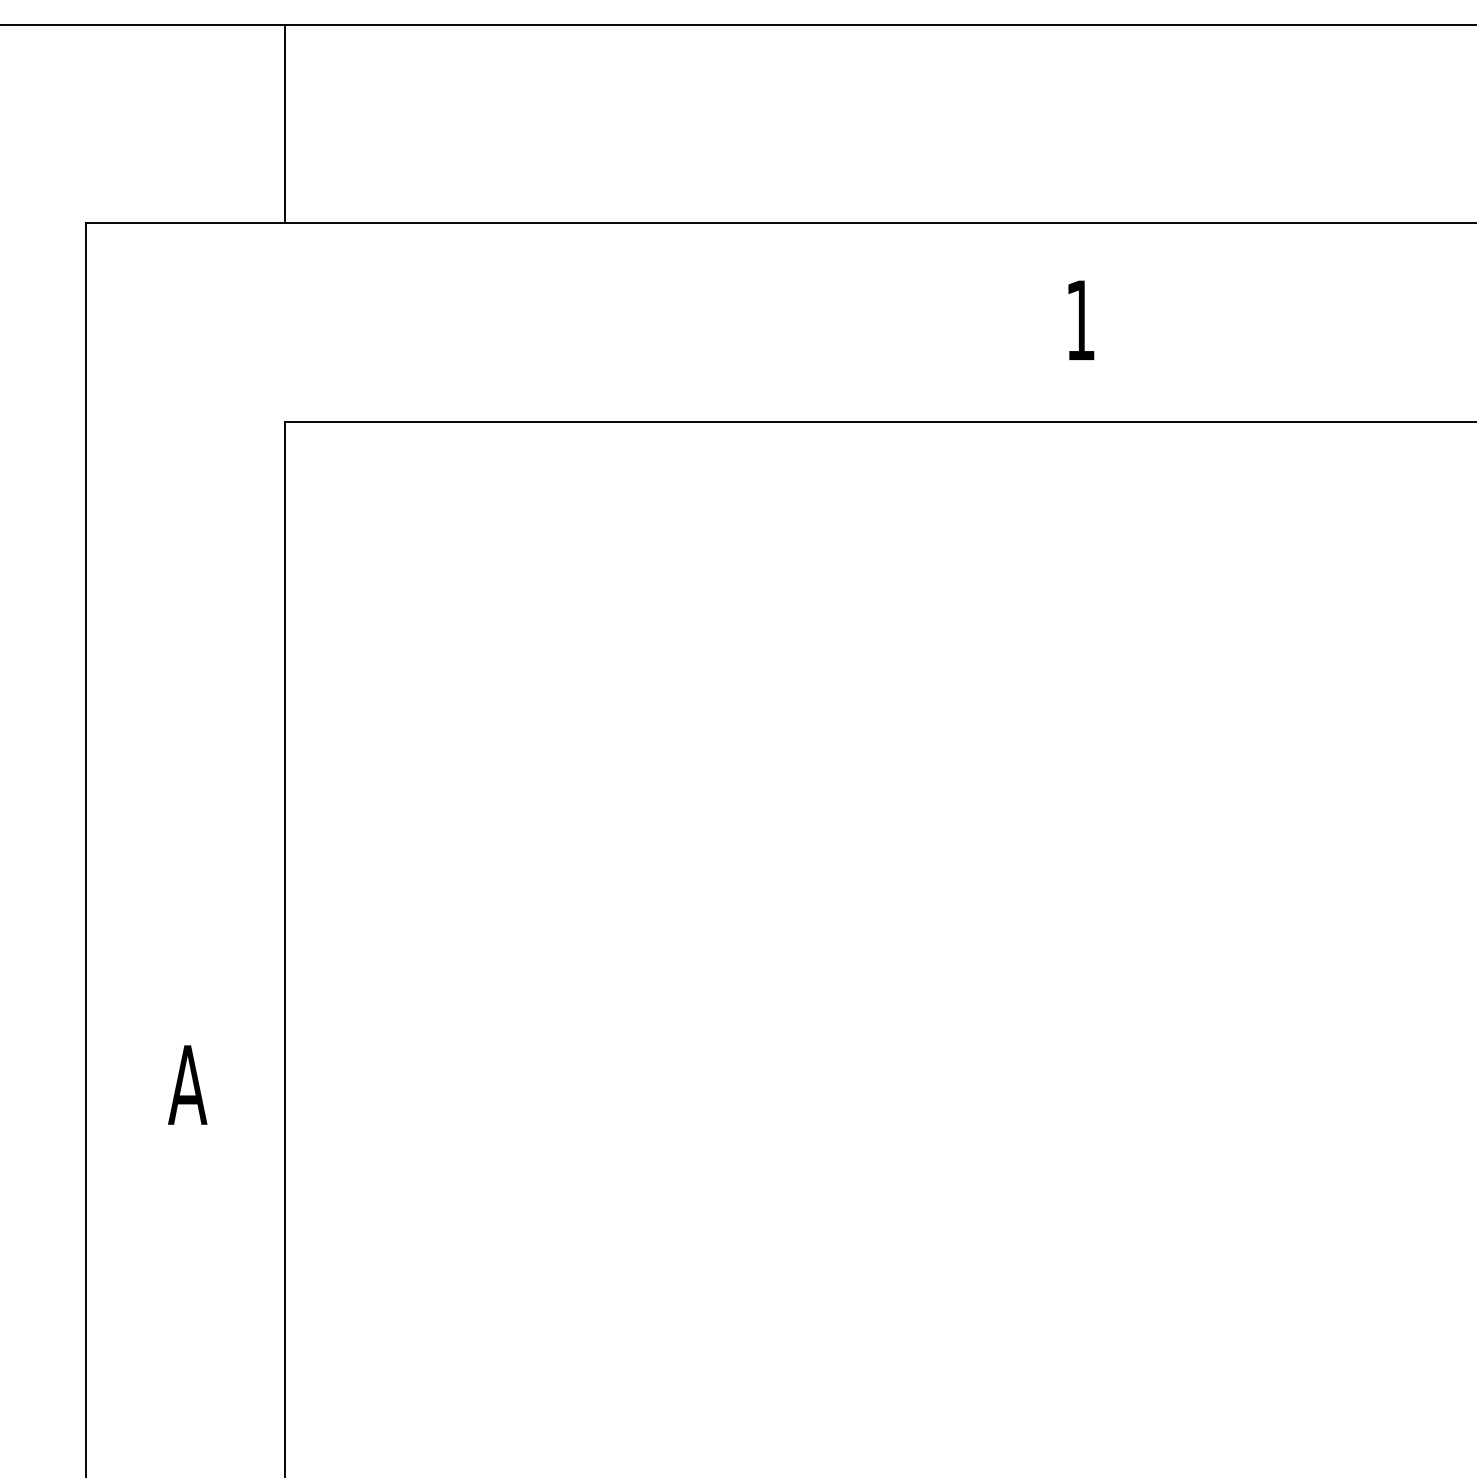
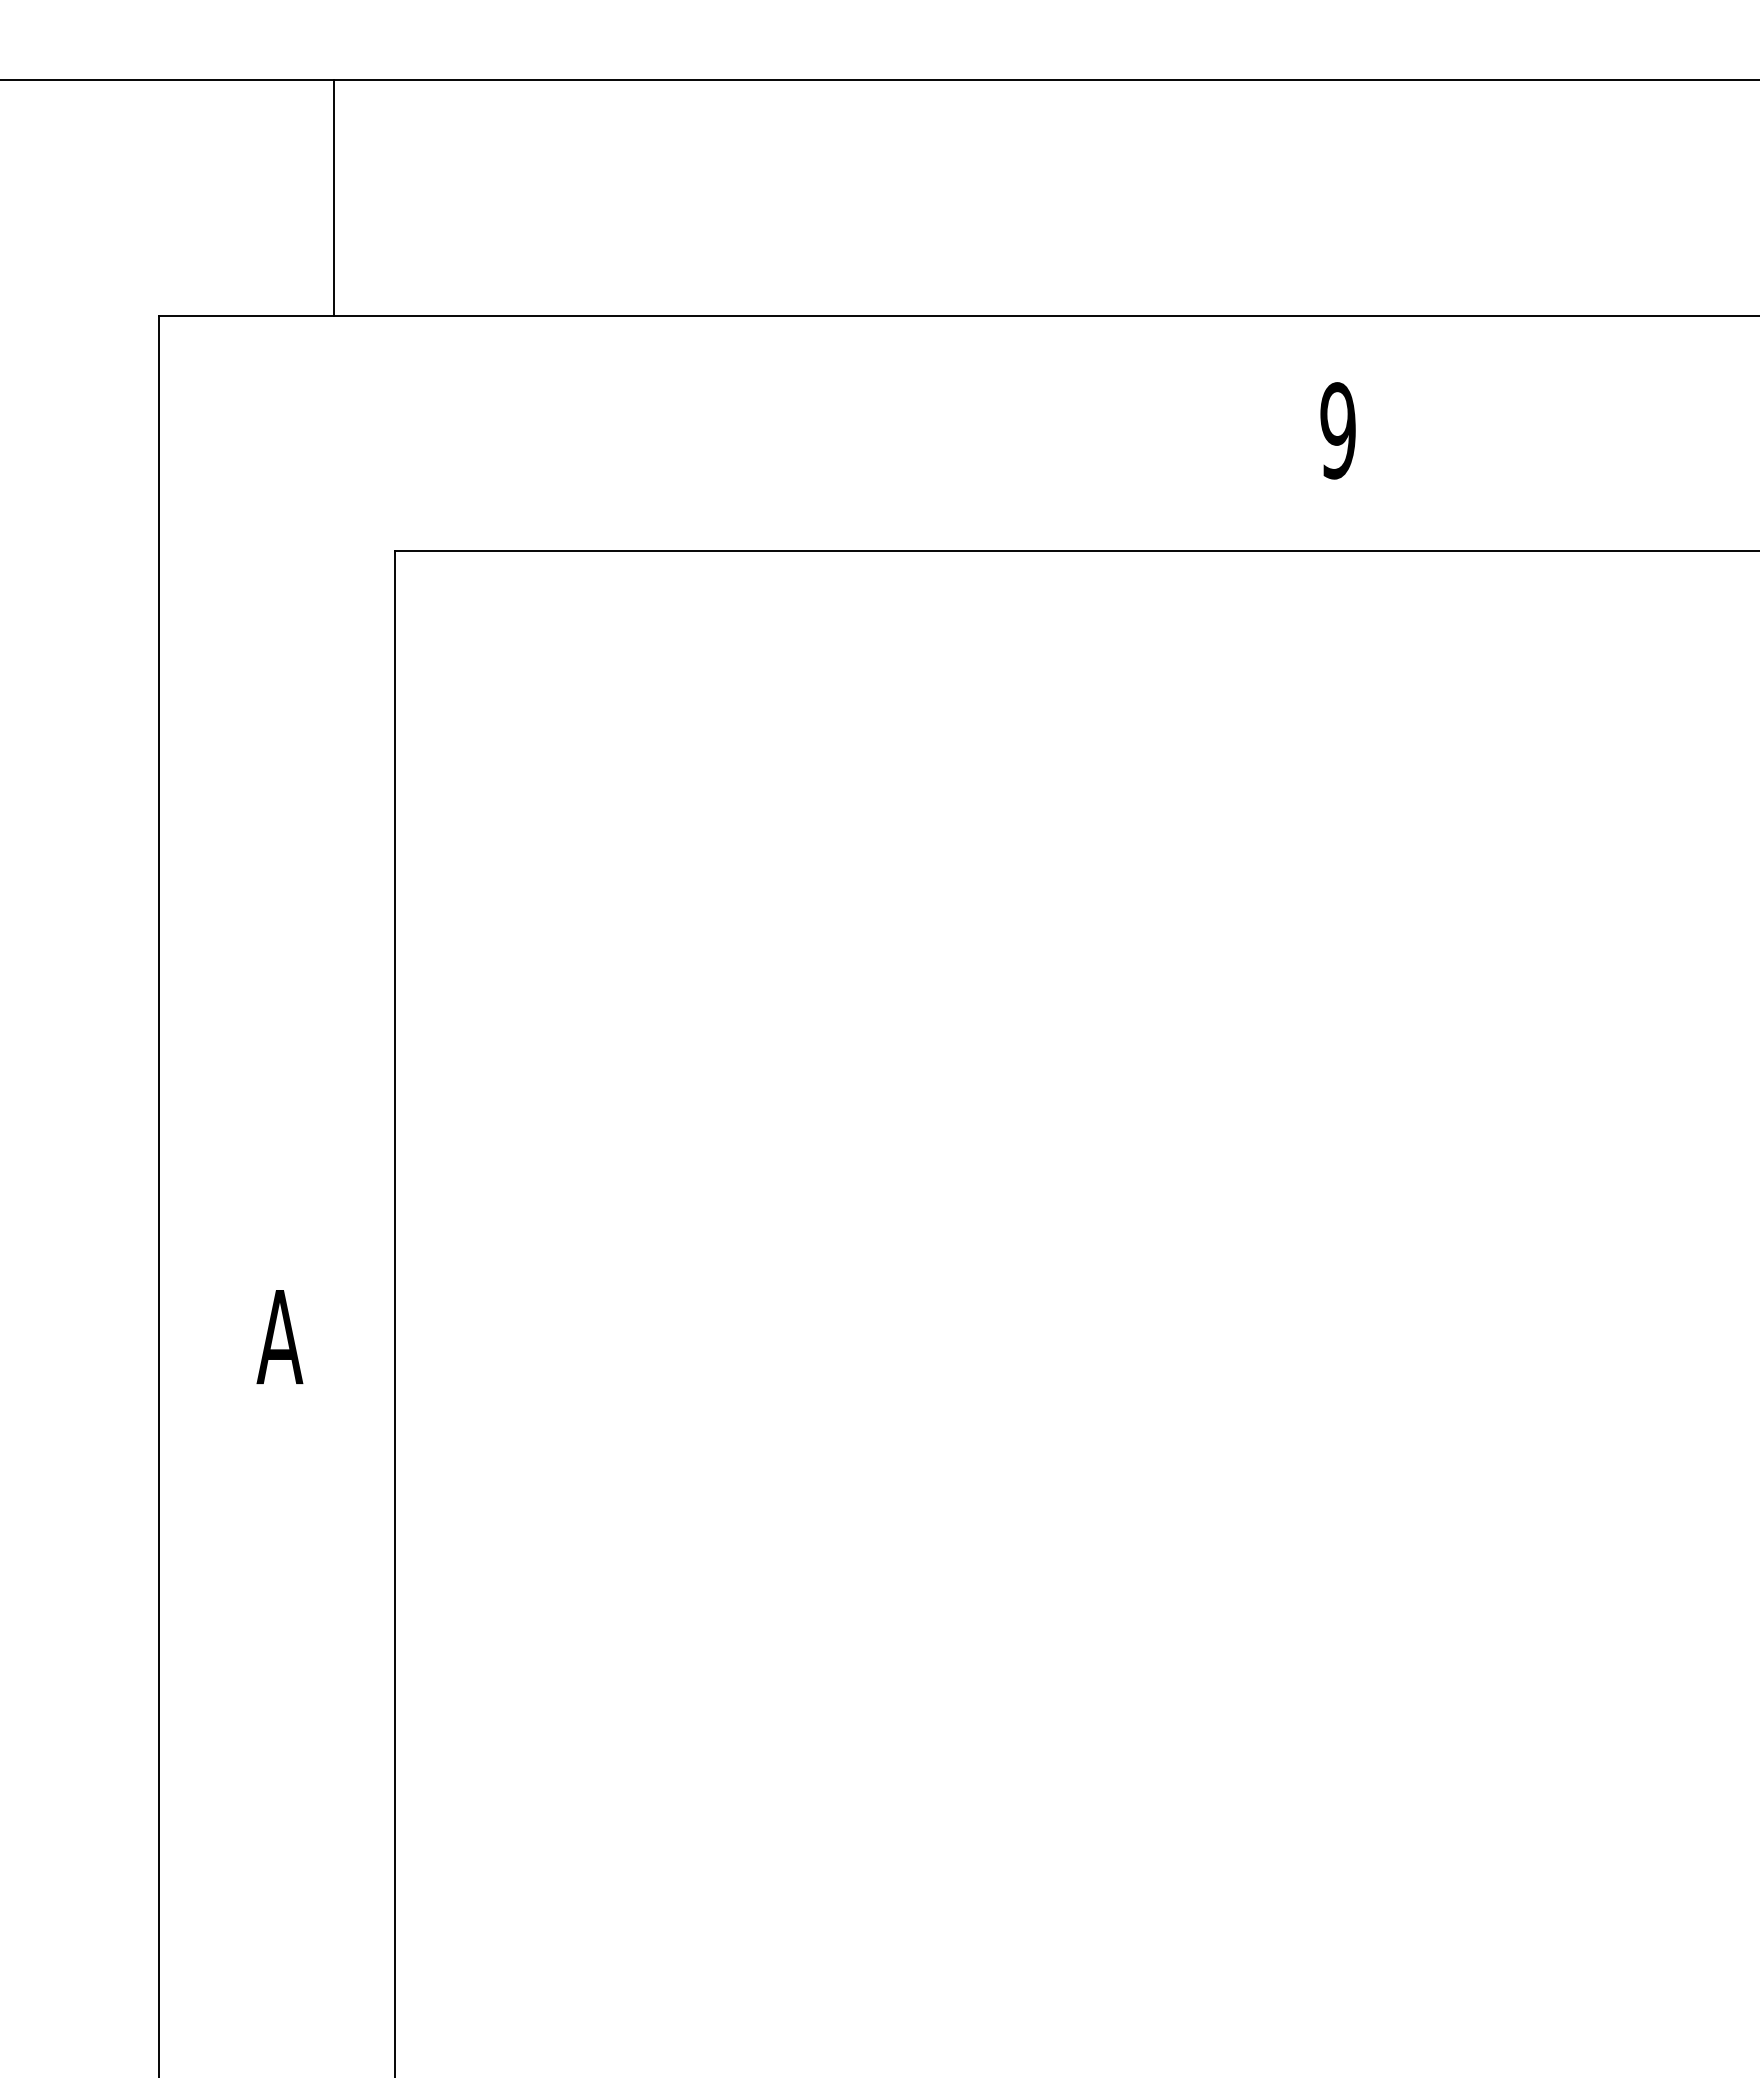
line: (284, 123) -> (333, 197), moved
text: (1080, 320) -> (1337, 430), 1 -> 9

